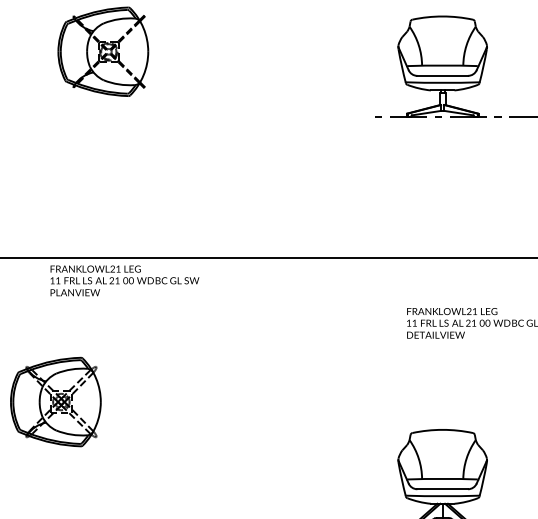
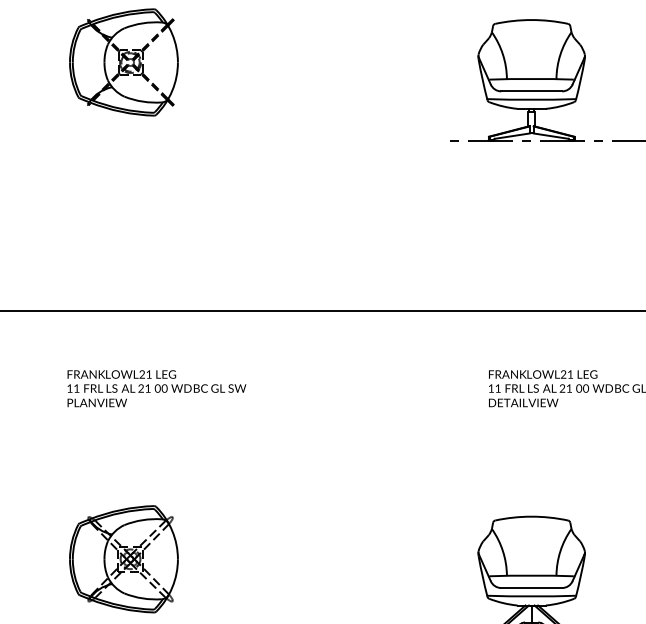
text: (124, 280) -> (156, 388), moved
part: (55, 402) -> (123, 559), moved

